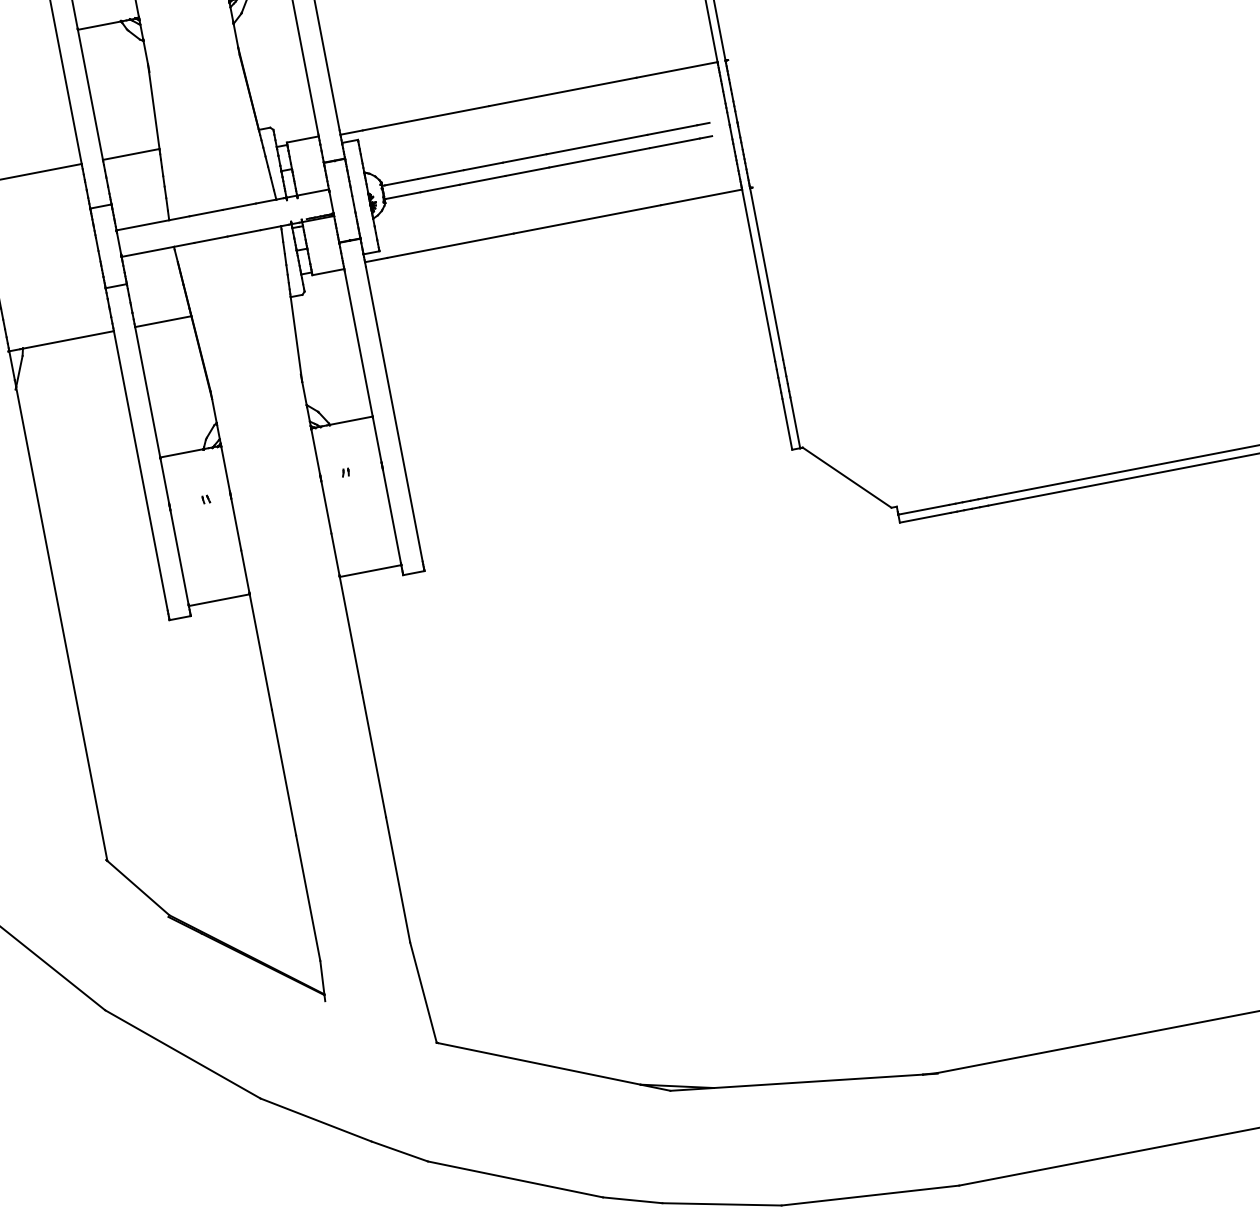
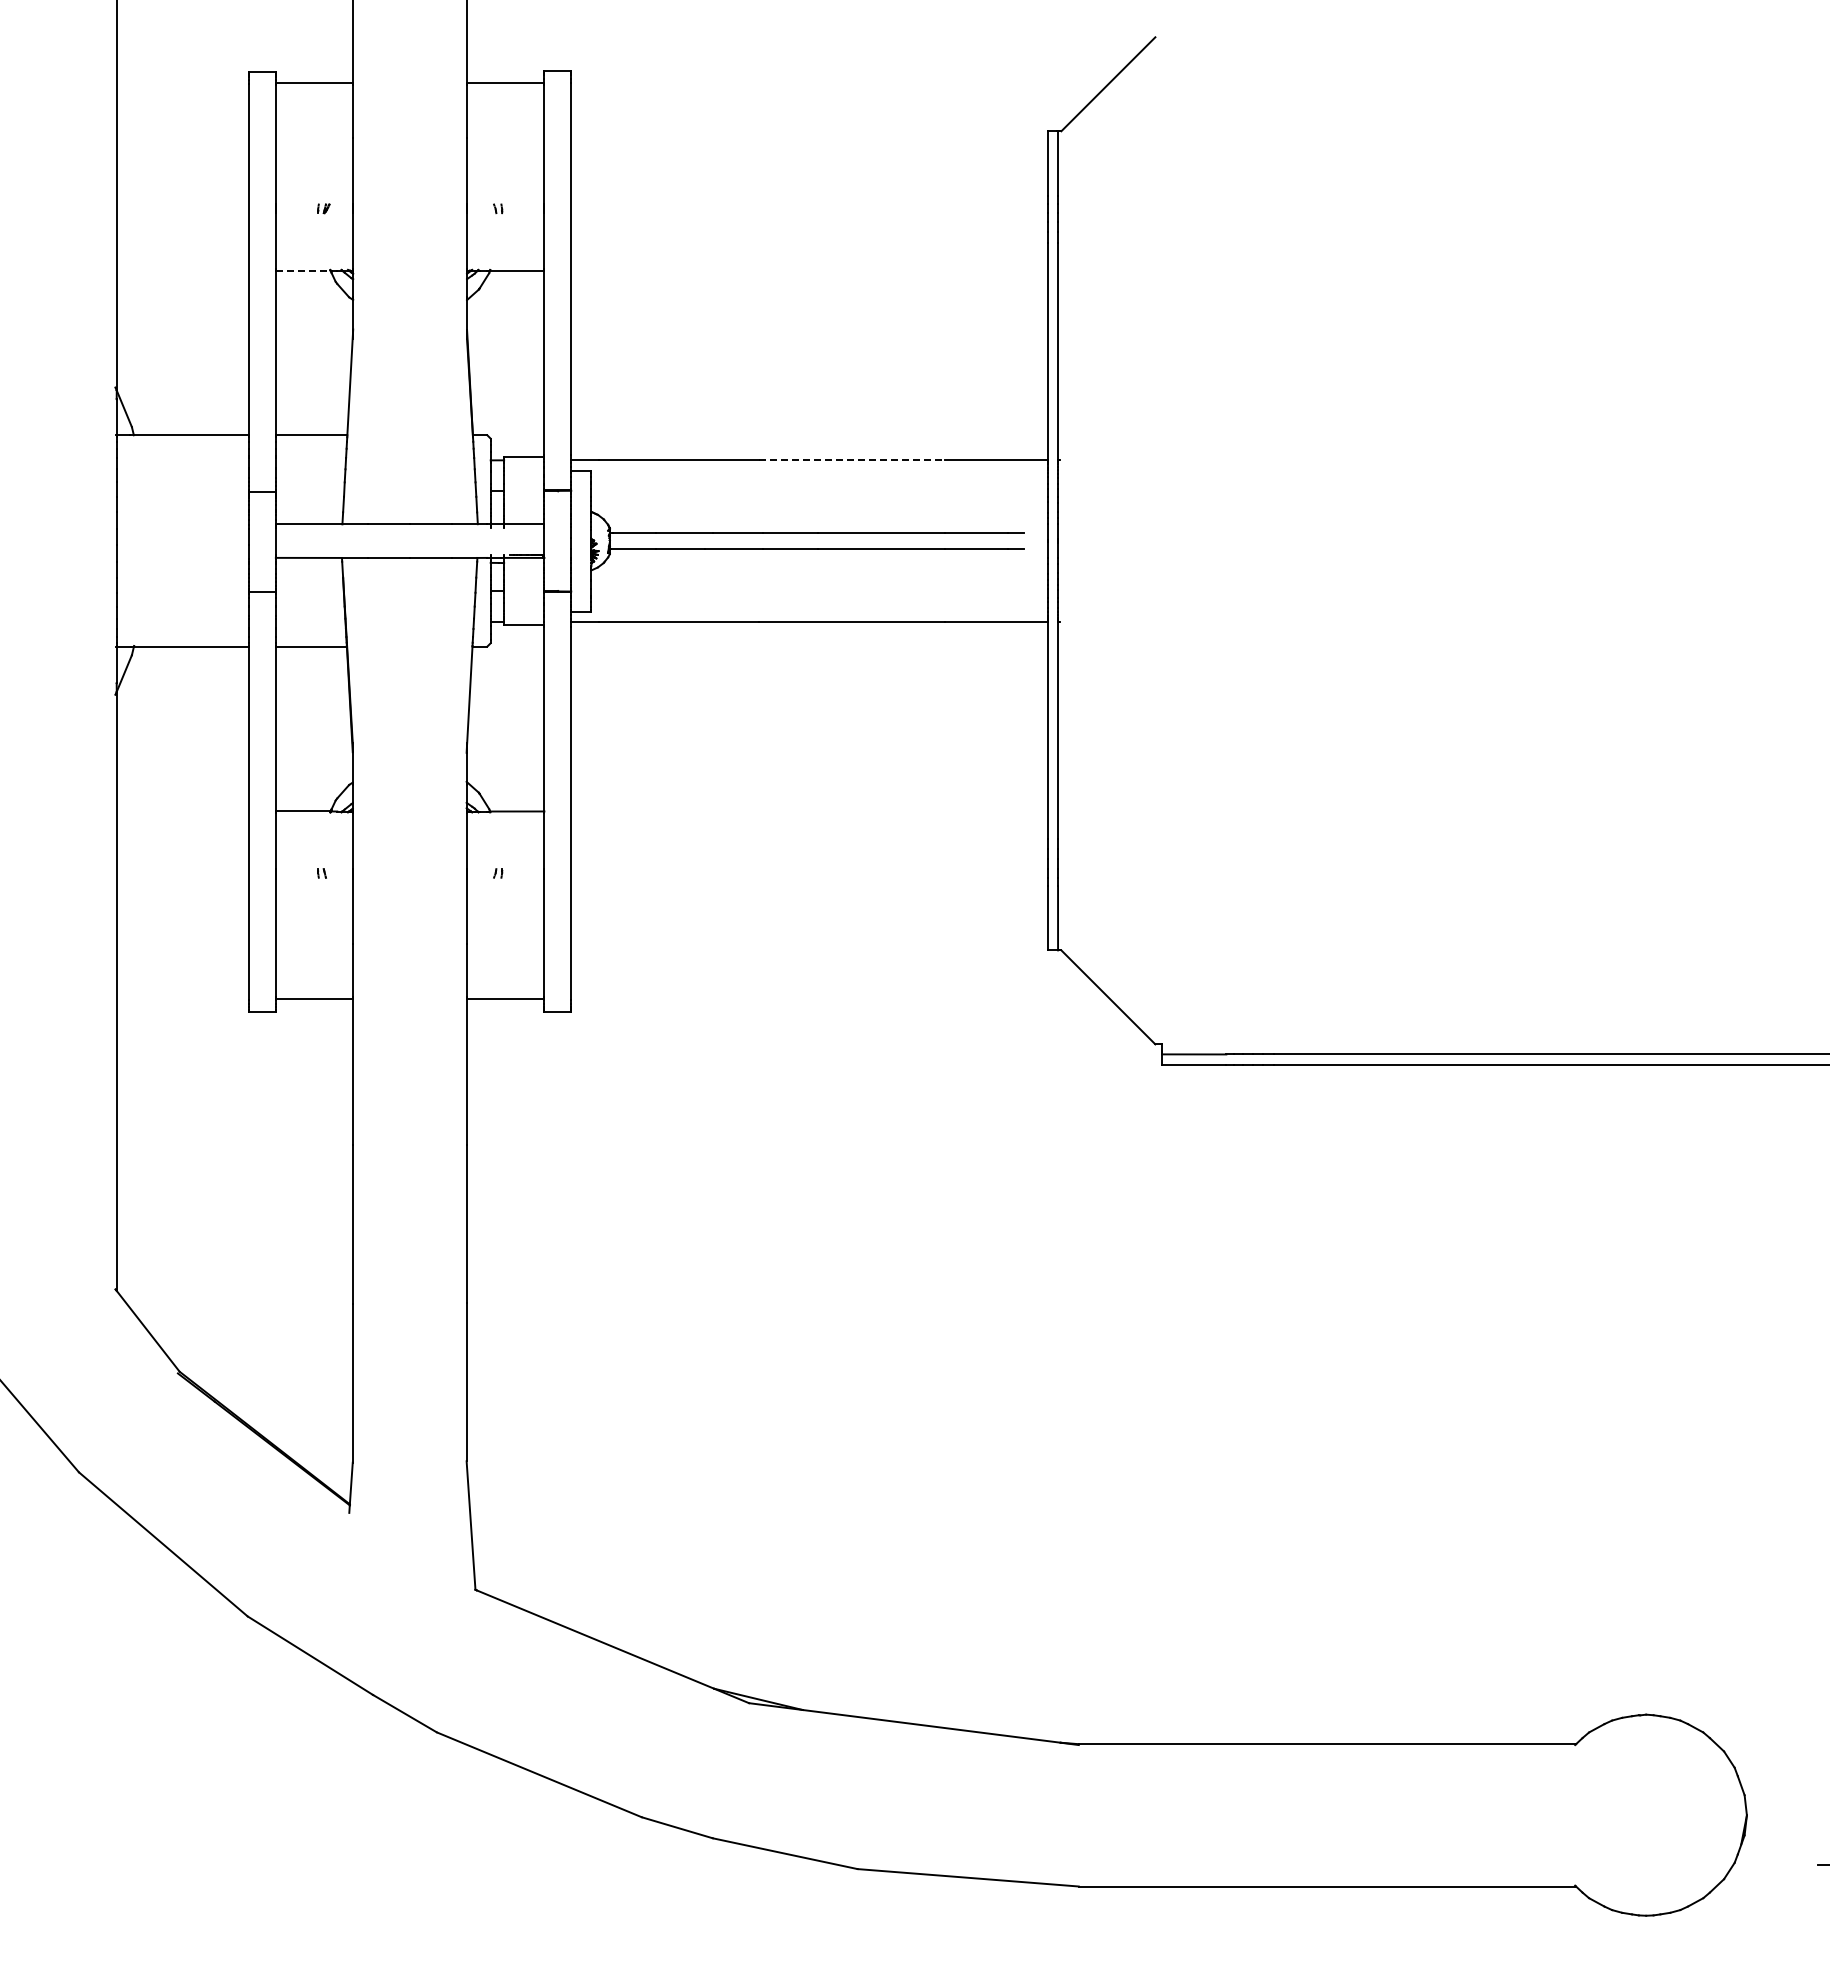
line: (99, 25) -> (303, 270), solid -> dashed
line: (562, 92) -> (852, 460), solid -> dashed

